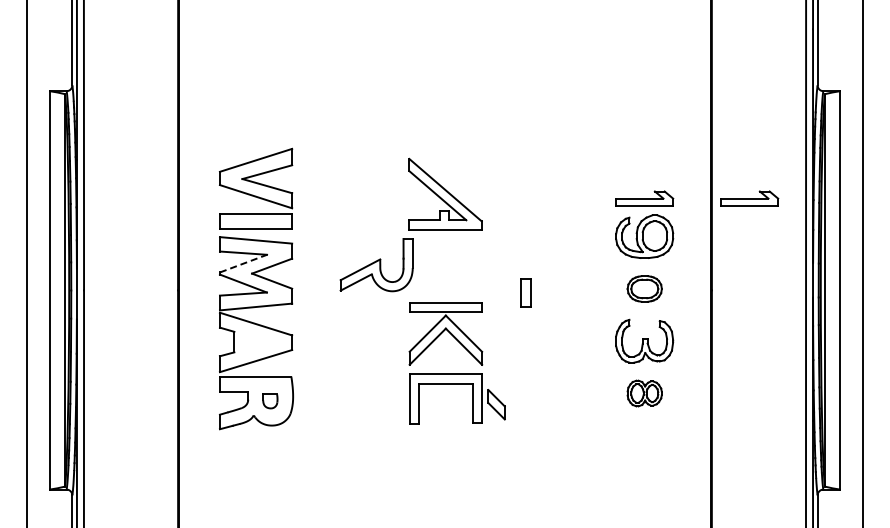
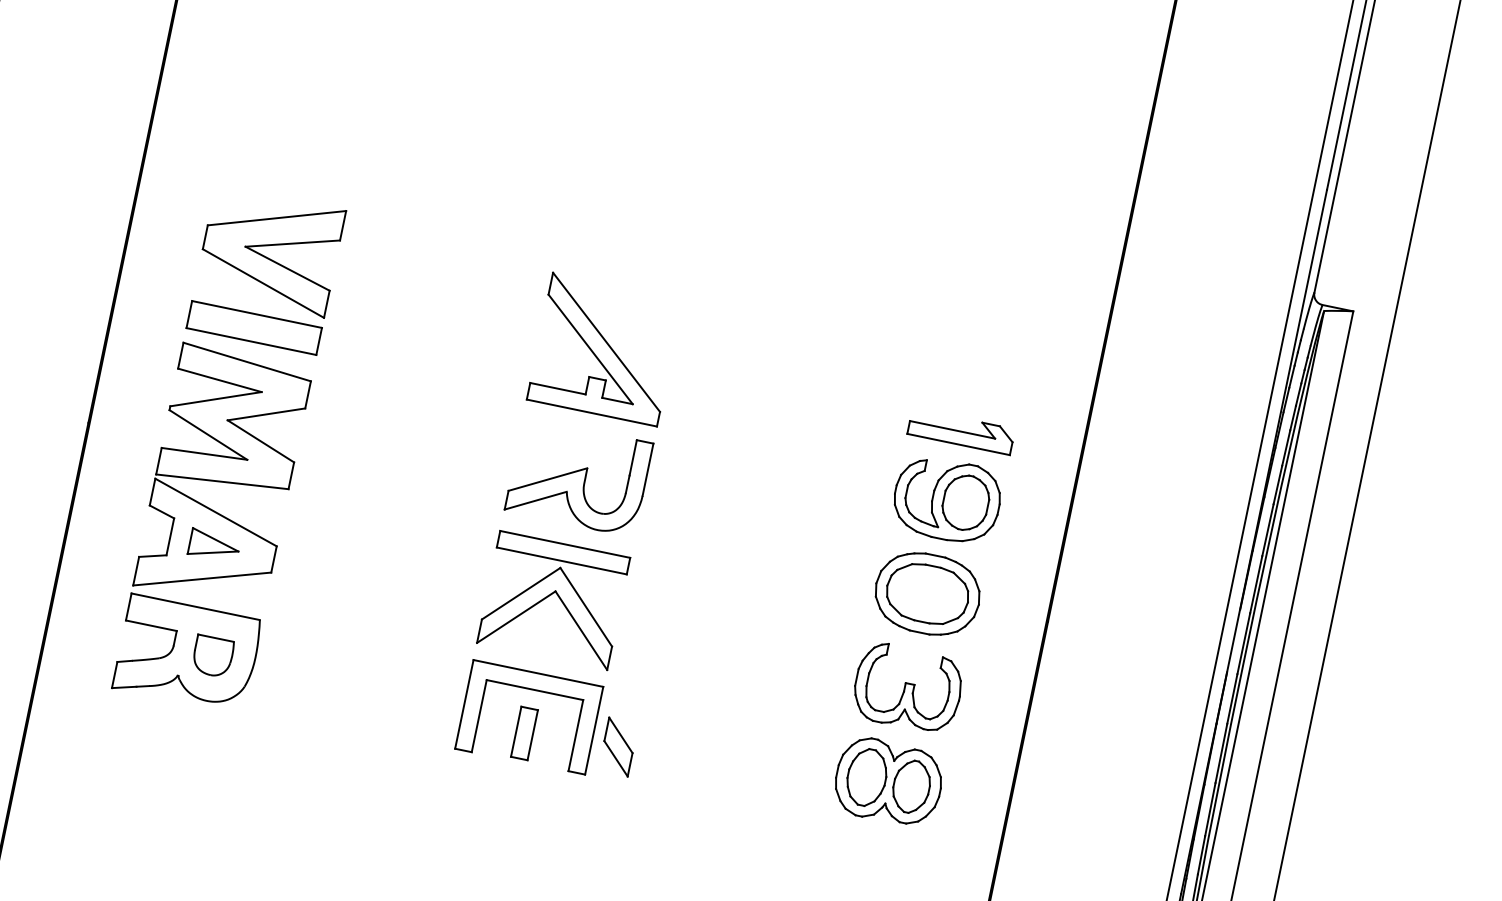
part: (749, 198) -> (1149, 470), removed
line: (243, 263) -> (216, 398), dashed -> solid
part: (376, 265) -> (578, 477), moved
part: (644, 288) -> (927, 593), size x1.67
part: (525, 292) -> (523, 732), moved
part: (258, 342) -> (213, 546), added
part: (644, 393) -> (888, 781), size x1.67
part: (270, 401) -> (213, 657), size x1.43

